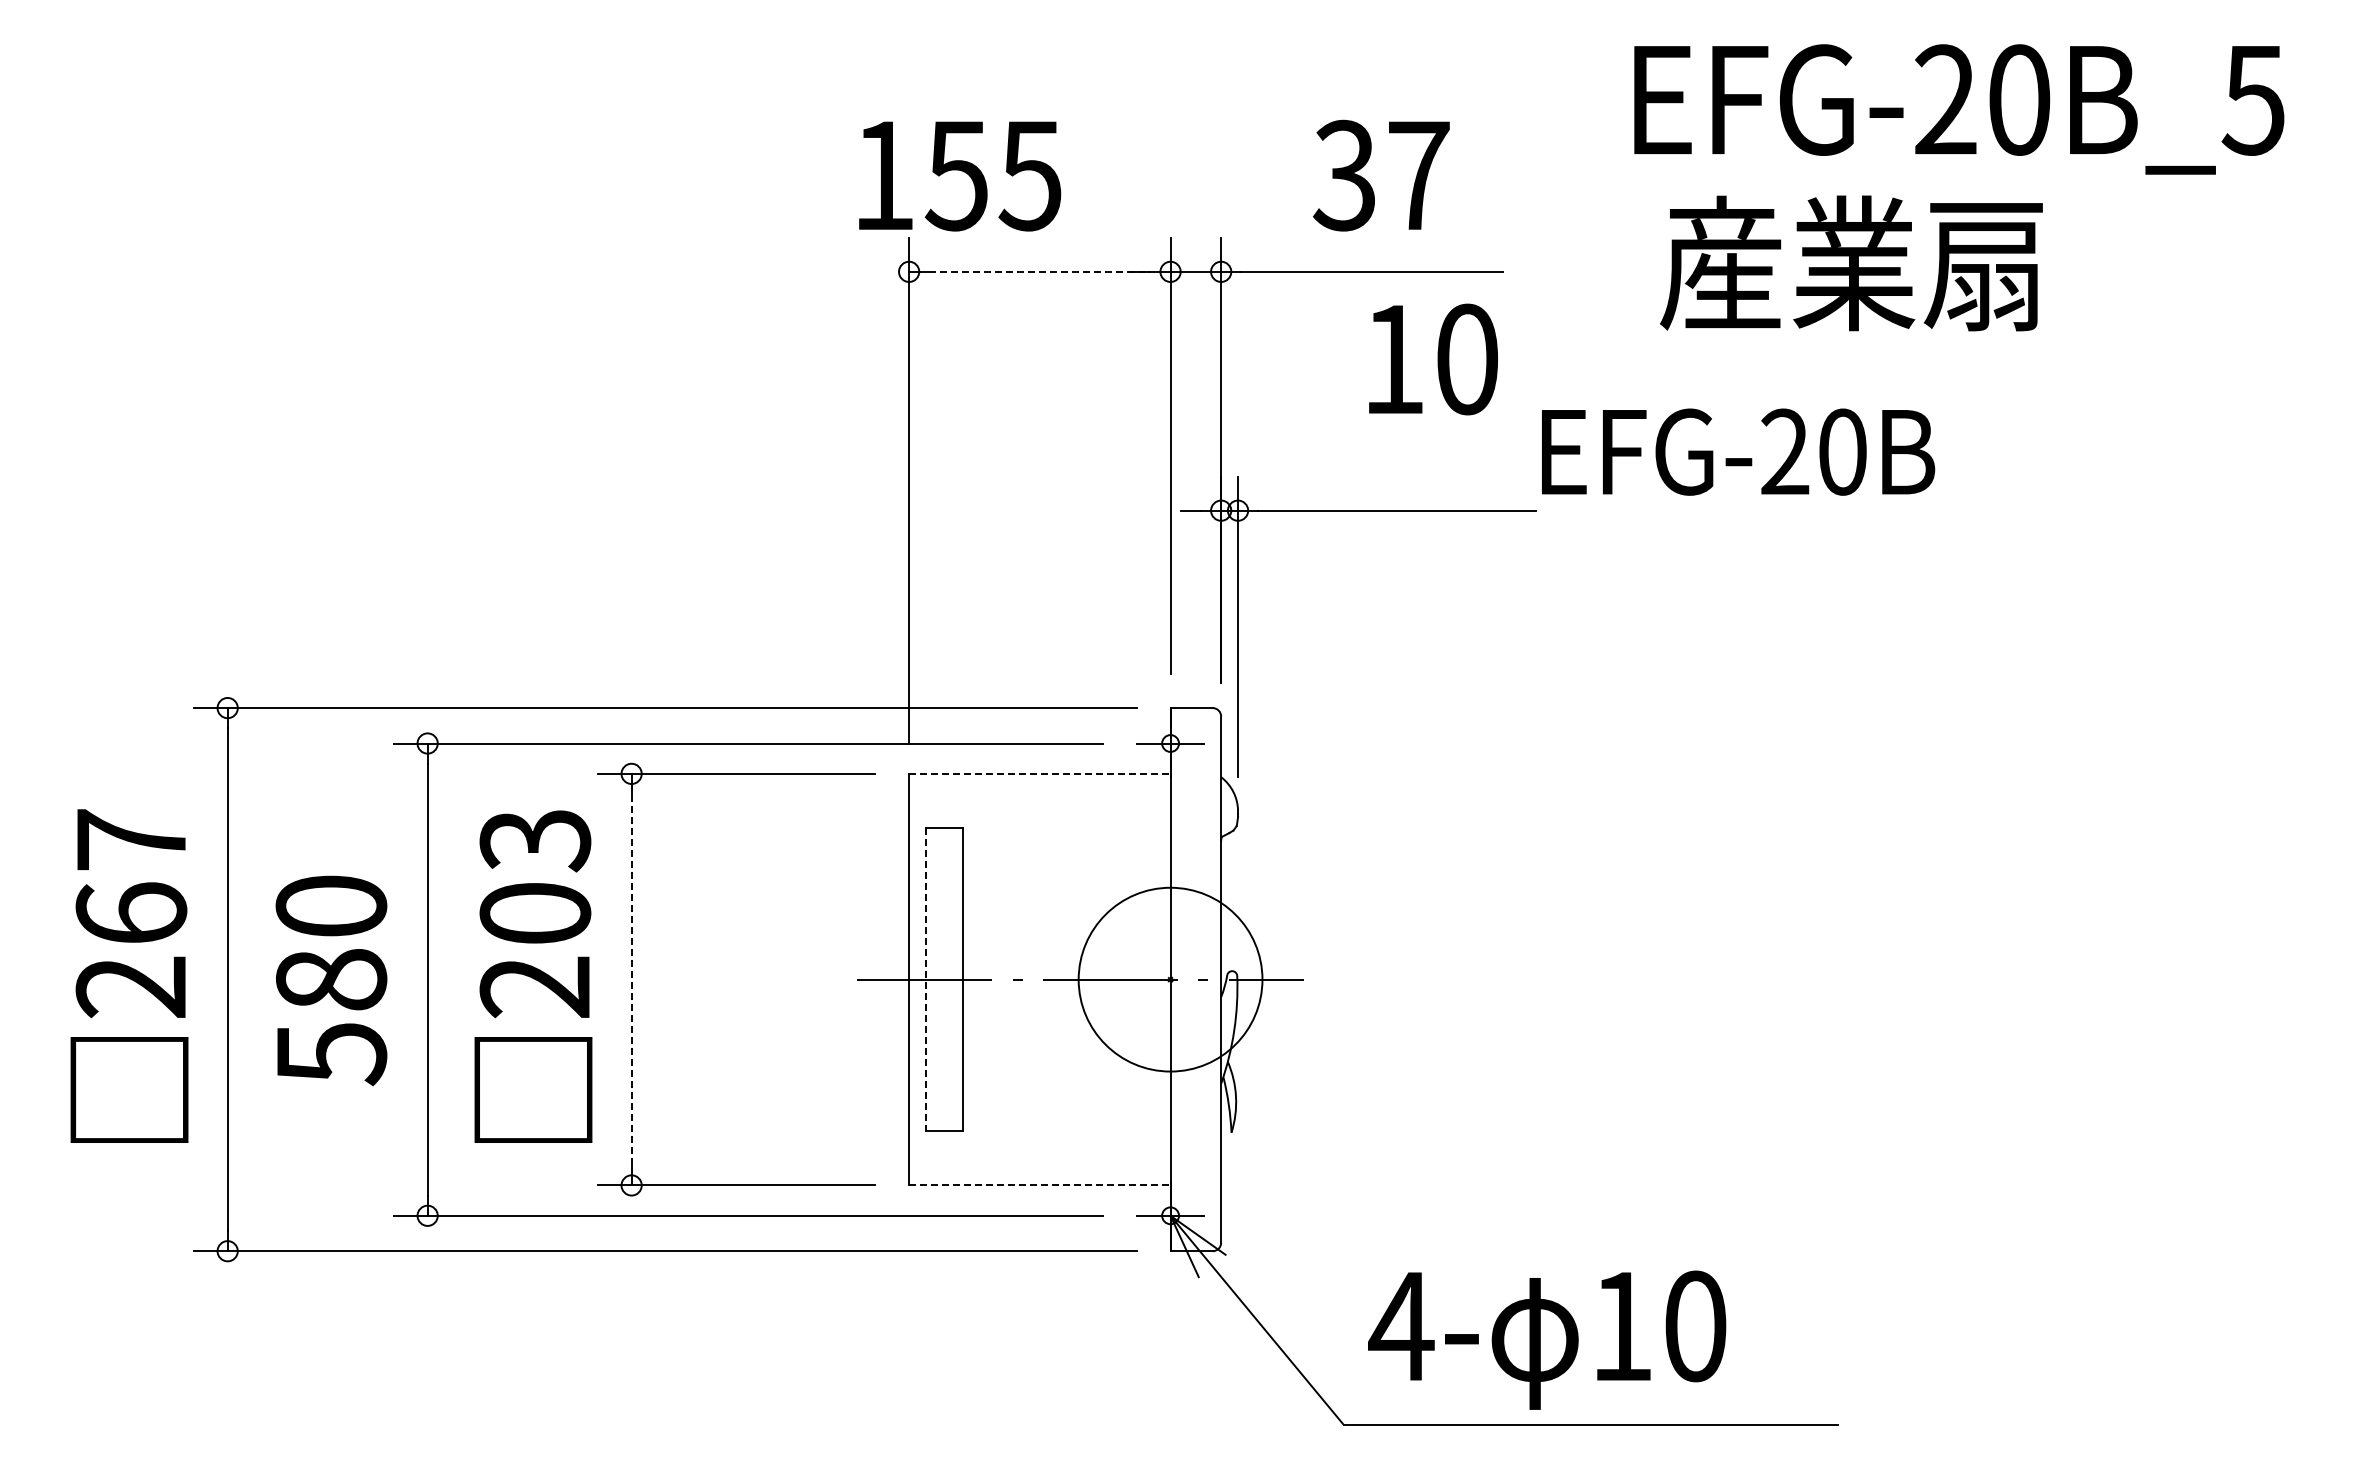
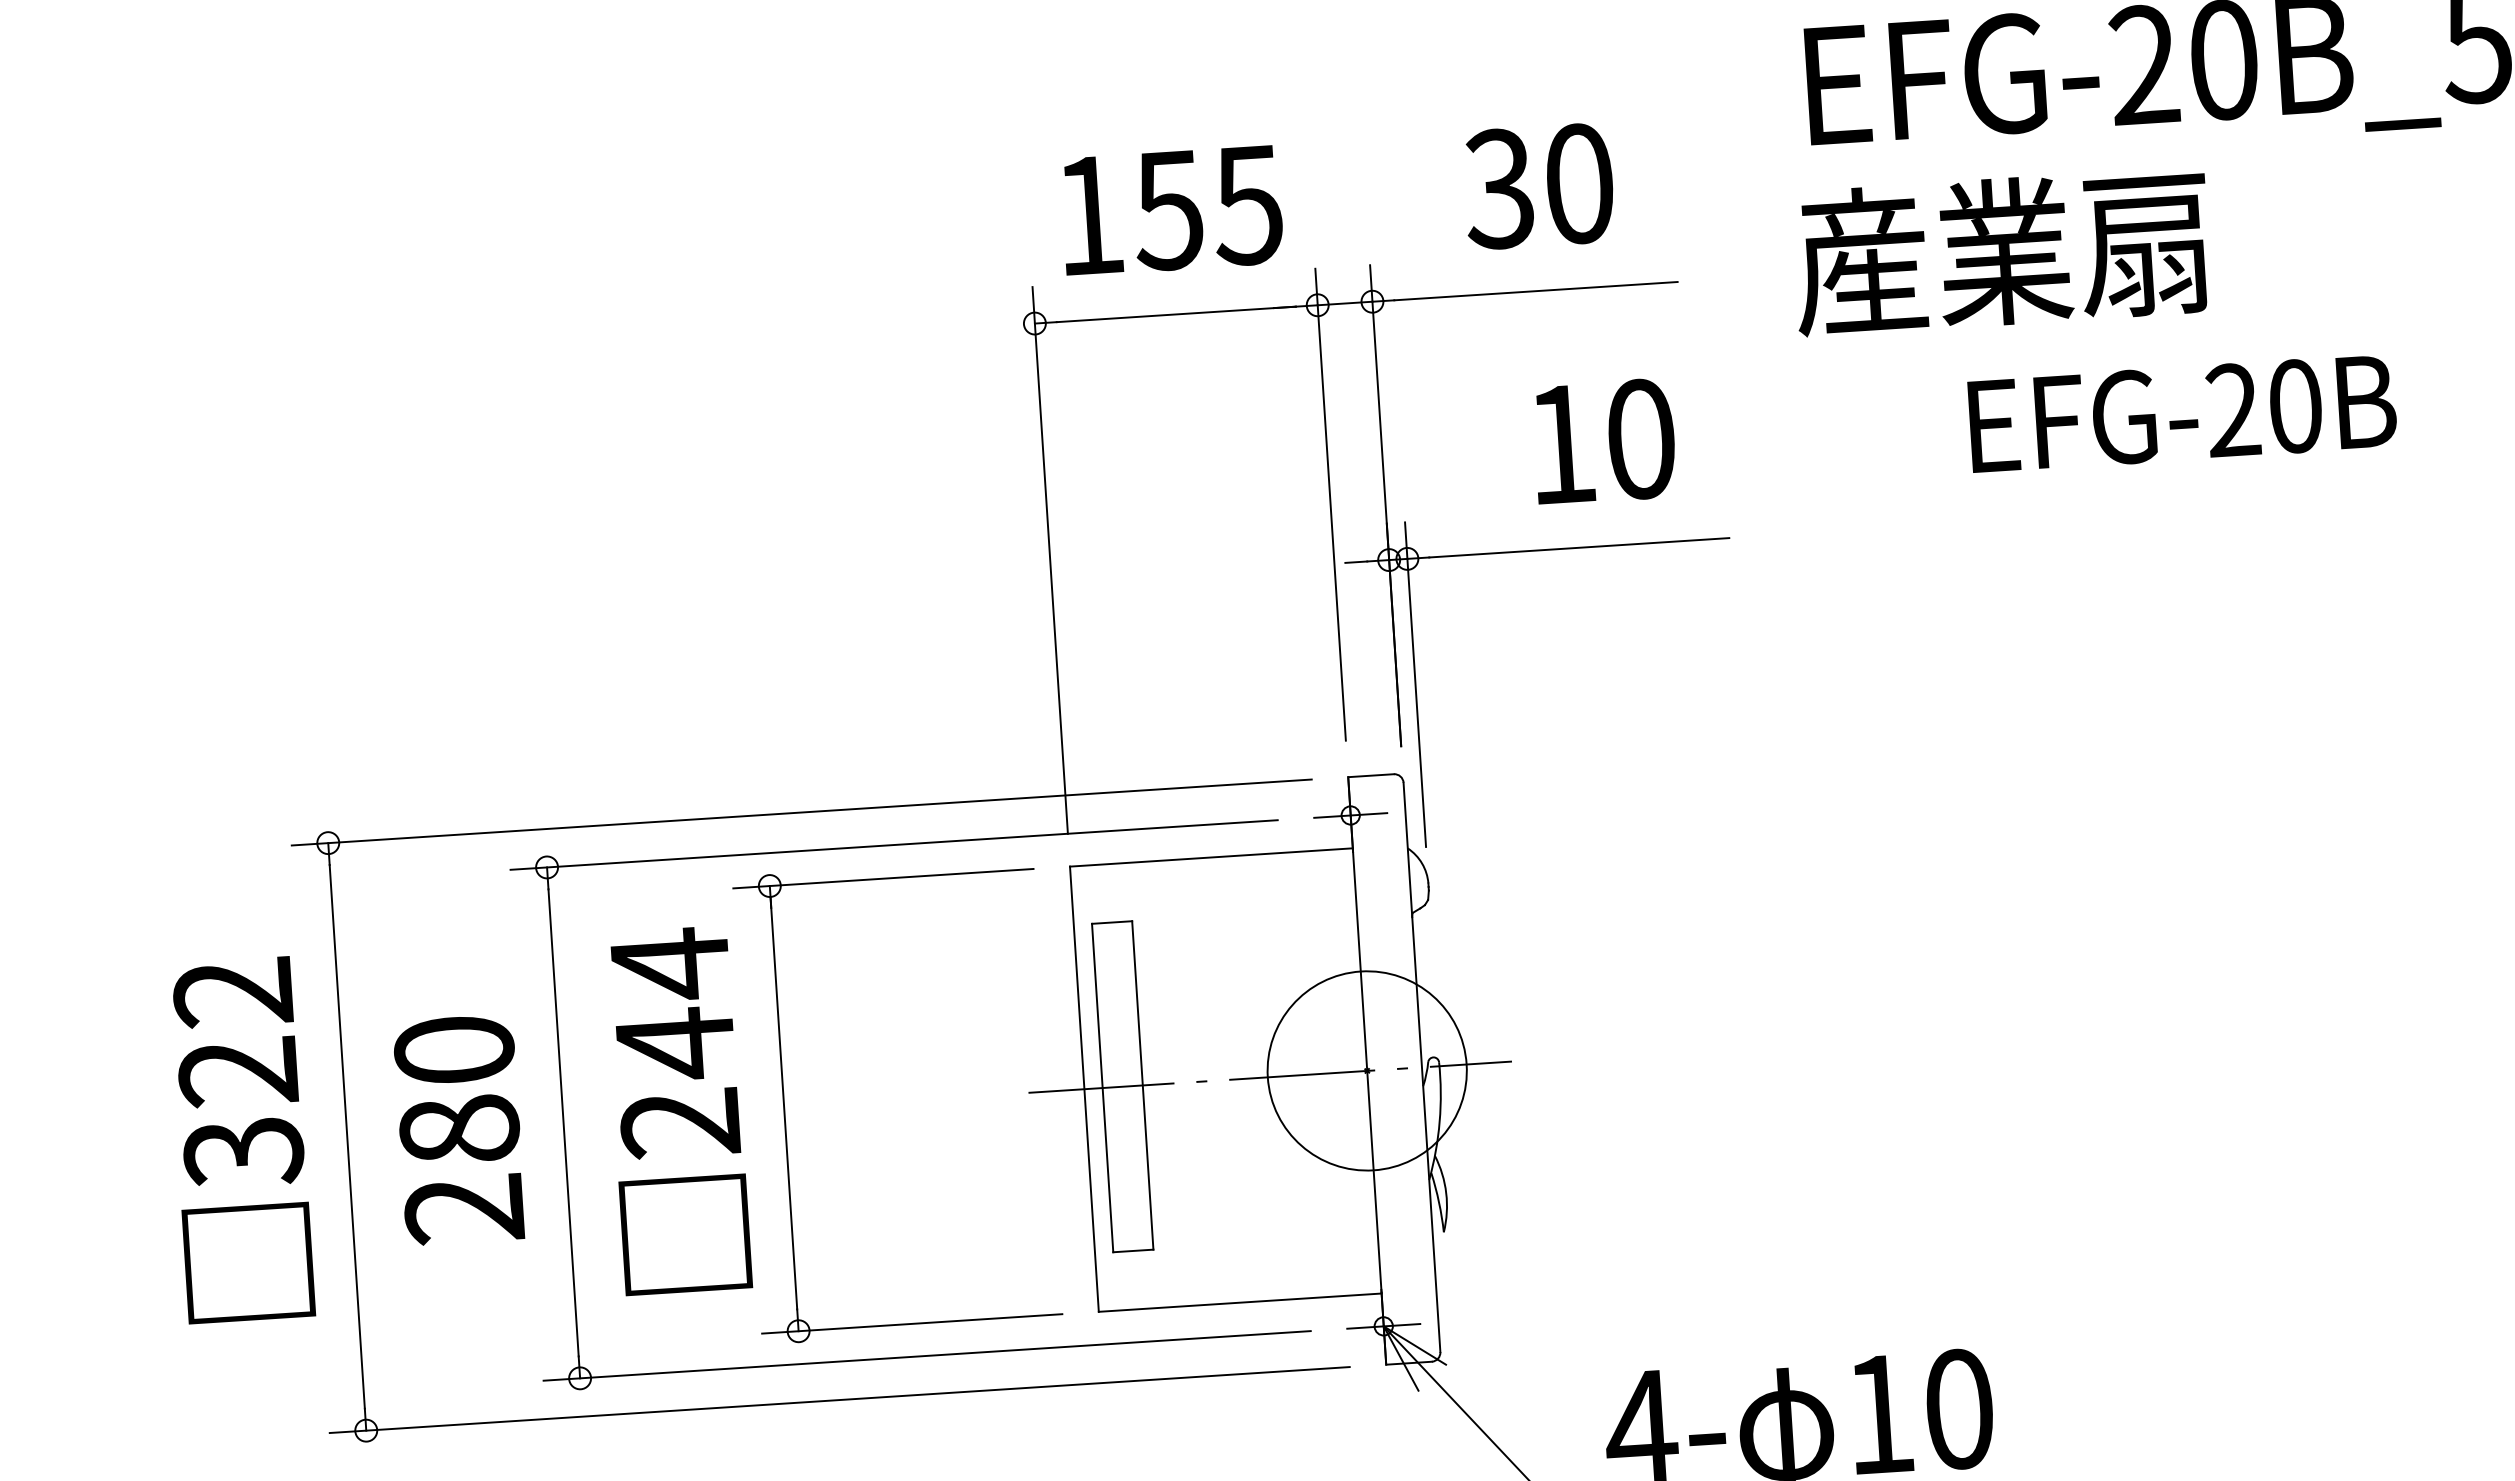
text: (1419, 175) -> (1580, 183), 37 -> 30
text: (960, 176) -> (1172, 211), moved
text: (1851, 263) -> (2001, 251), moved
line: (1040, 271) -> (1176, 313), dashed -> solid
text: (1433, 359) -> (1604, 441), moved
text: (1738, 451) -> (2182, 412), moved
line: (1039, 773) -> (1211, 857), dashed -> solid
text: (535, 877) -> (673, 1004), 203 -> 244
text: (131, 914) -> (238, 1073), 267 -> 322
line: (631, 974) -> (783, 1103), dashed -> solid
line: (926, 979) -> (1103, 1087), dashed -> solid
text: (331, 1054) -> (464, 1210), 580 -> 280
line: (1039, 1185) -> (1239, 1302), dashed -> solid

